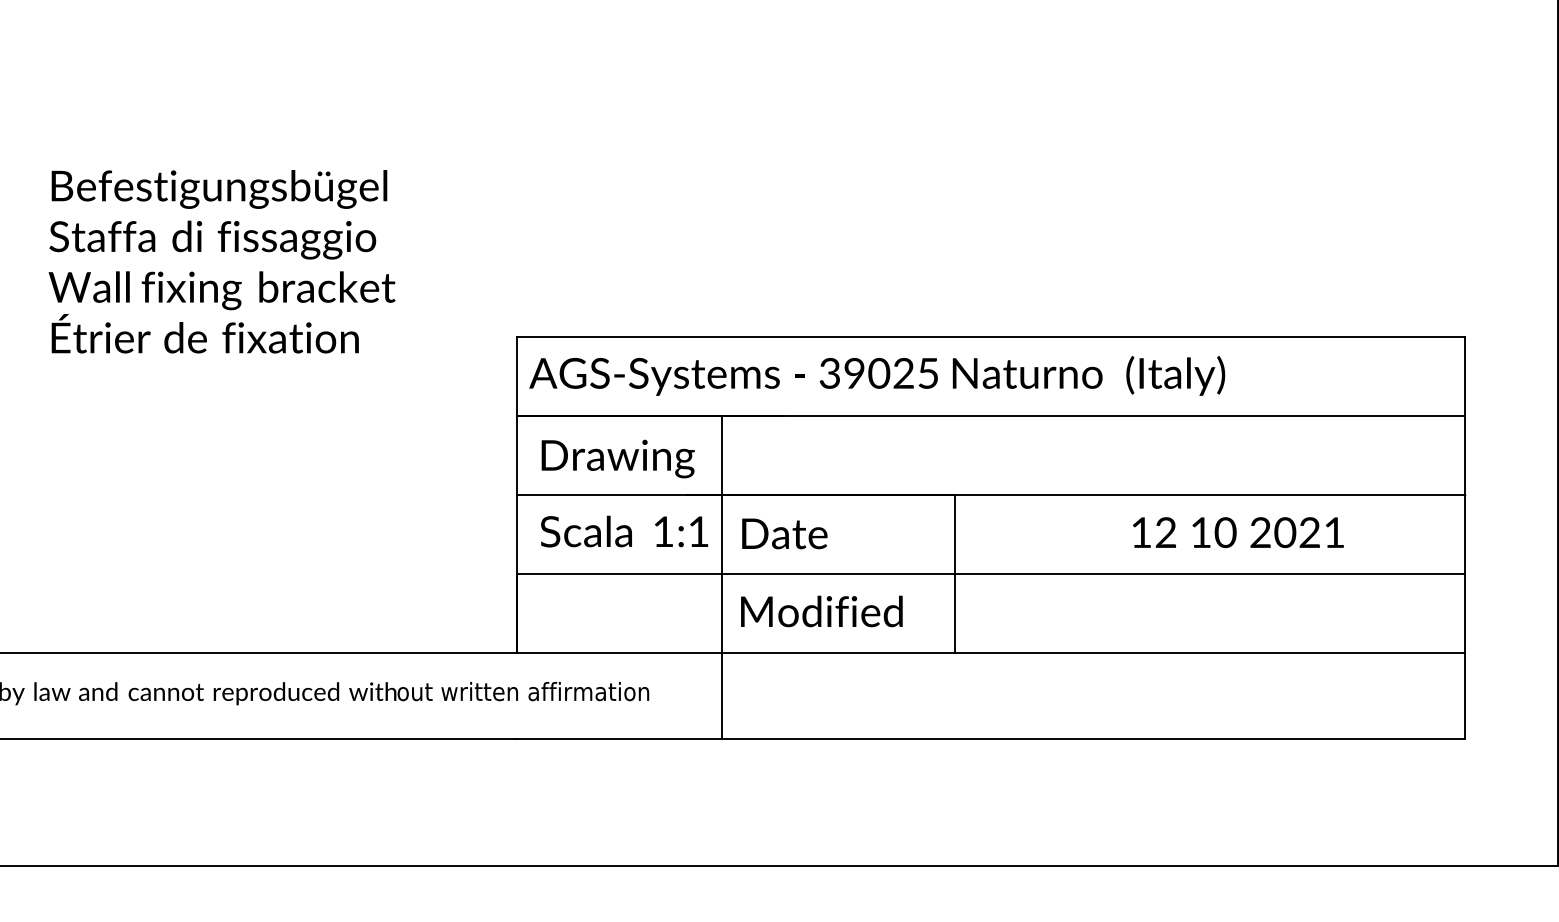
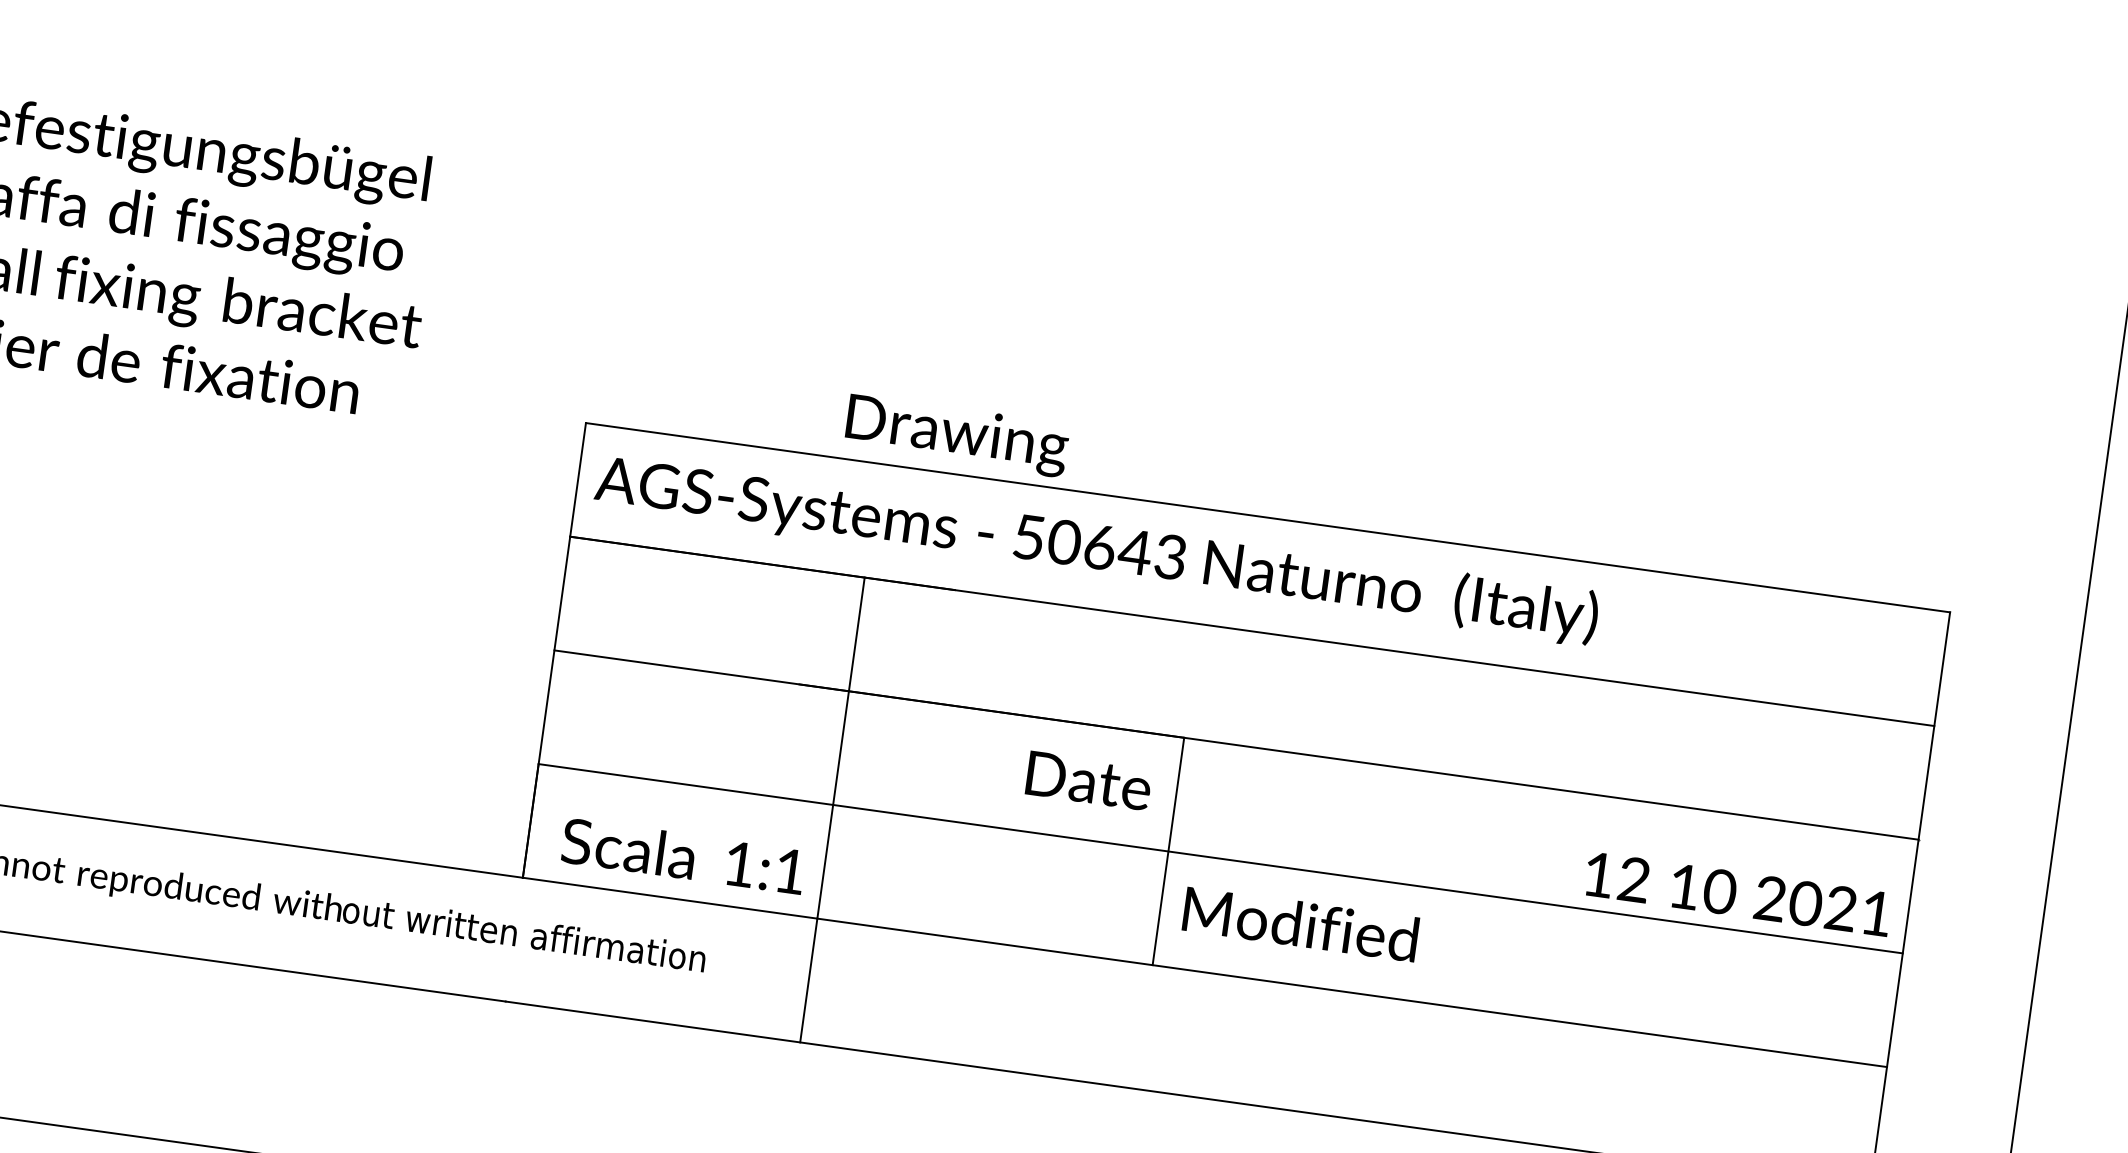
text: (878, 373) -> (1098, 547), 39025 -> 50643
text: (617, 458) -> (956, 435), moved
text: (624, 531) -> (683, 856), moved
text: (1238, 532) -> (1738, 894), moved
text: (784, 533) -> (1088, 780), moved
text: (821, 611) -> (1300, 924), moved

